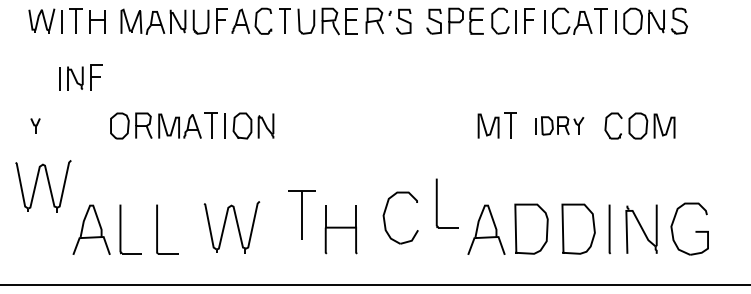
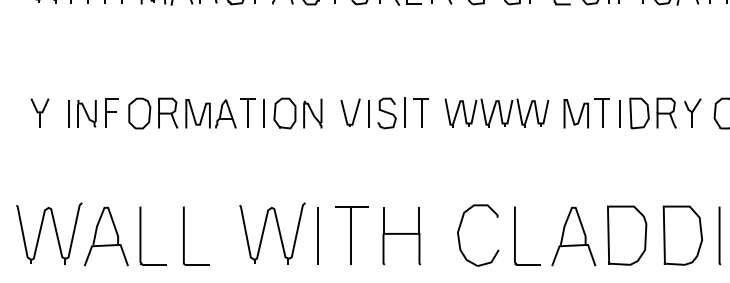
part: (80, 77) -> (93, 112), moved
part: (35, 125) -> (39, 112), size x1.67
part: (326, 125) -> (384, 112), added
part: (421, 125) -> (496, 112), added
part: (559, 125) -> (660, 112), size x1.43
part: (43, 186) -> (49, 233), moved
part: (437, 203) -> (515, 236), moved
part: (301, 214) -> (351, 234), moved
part: (385, 219) -> (460, 237), moved
line: (269, 229) -> (316, 236), added

